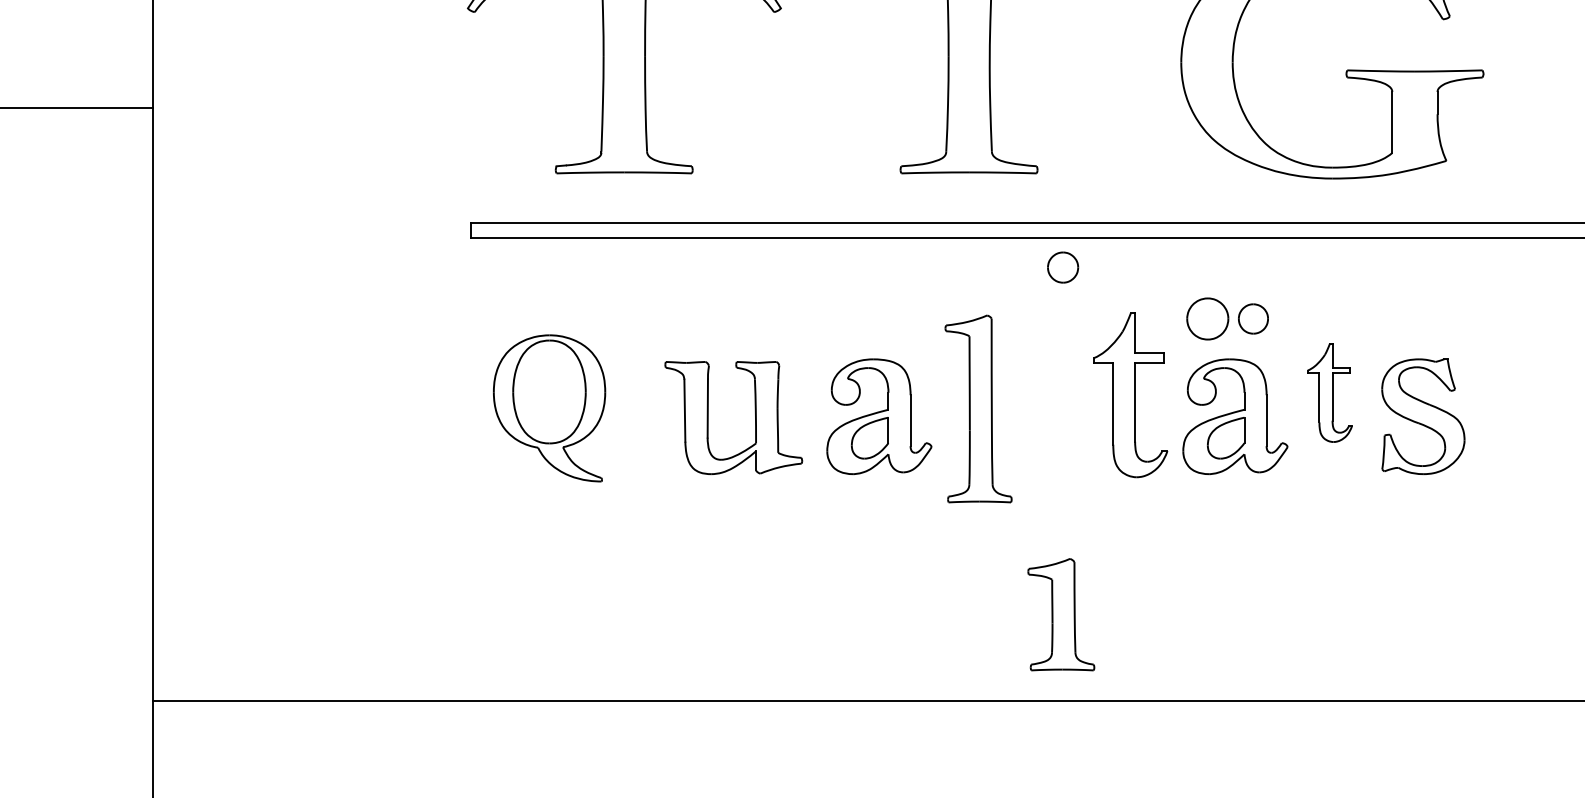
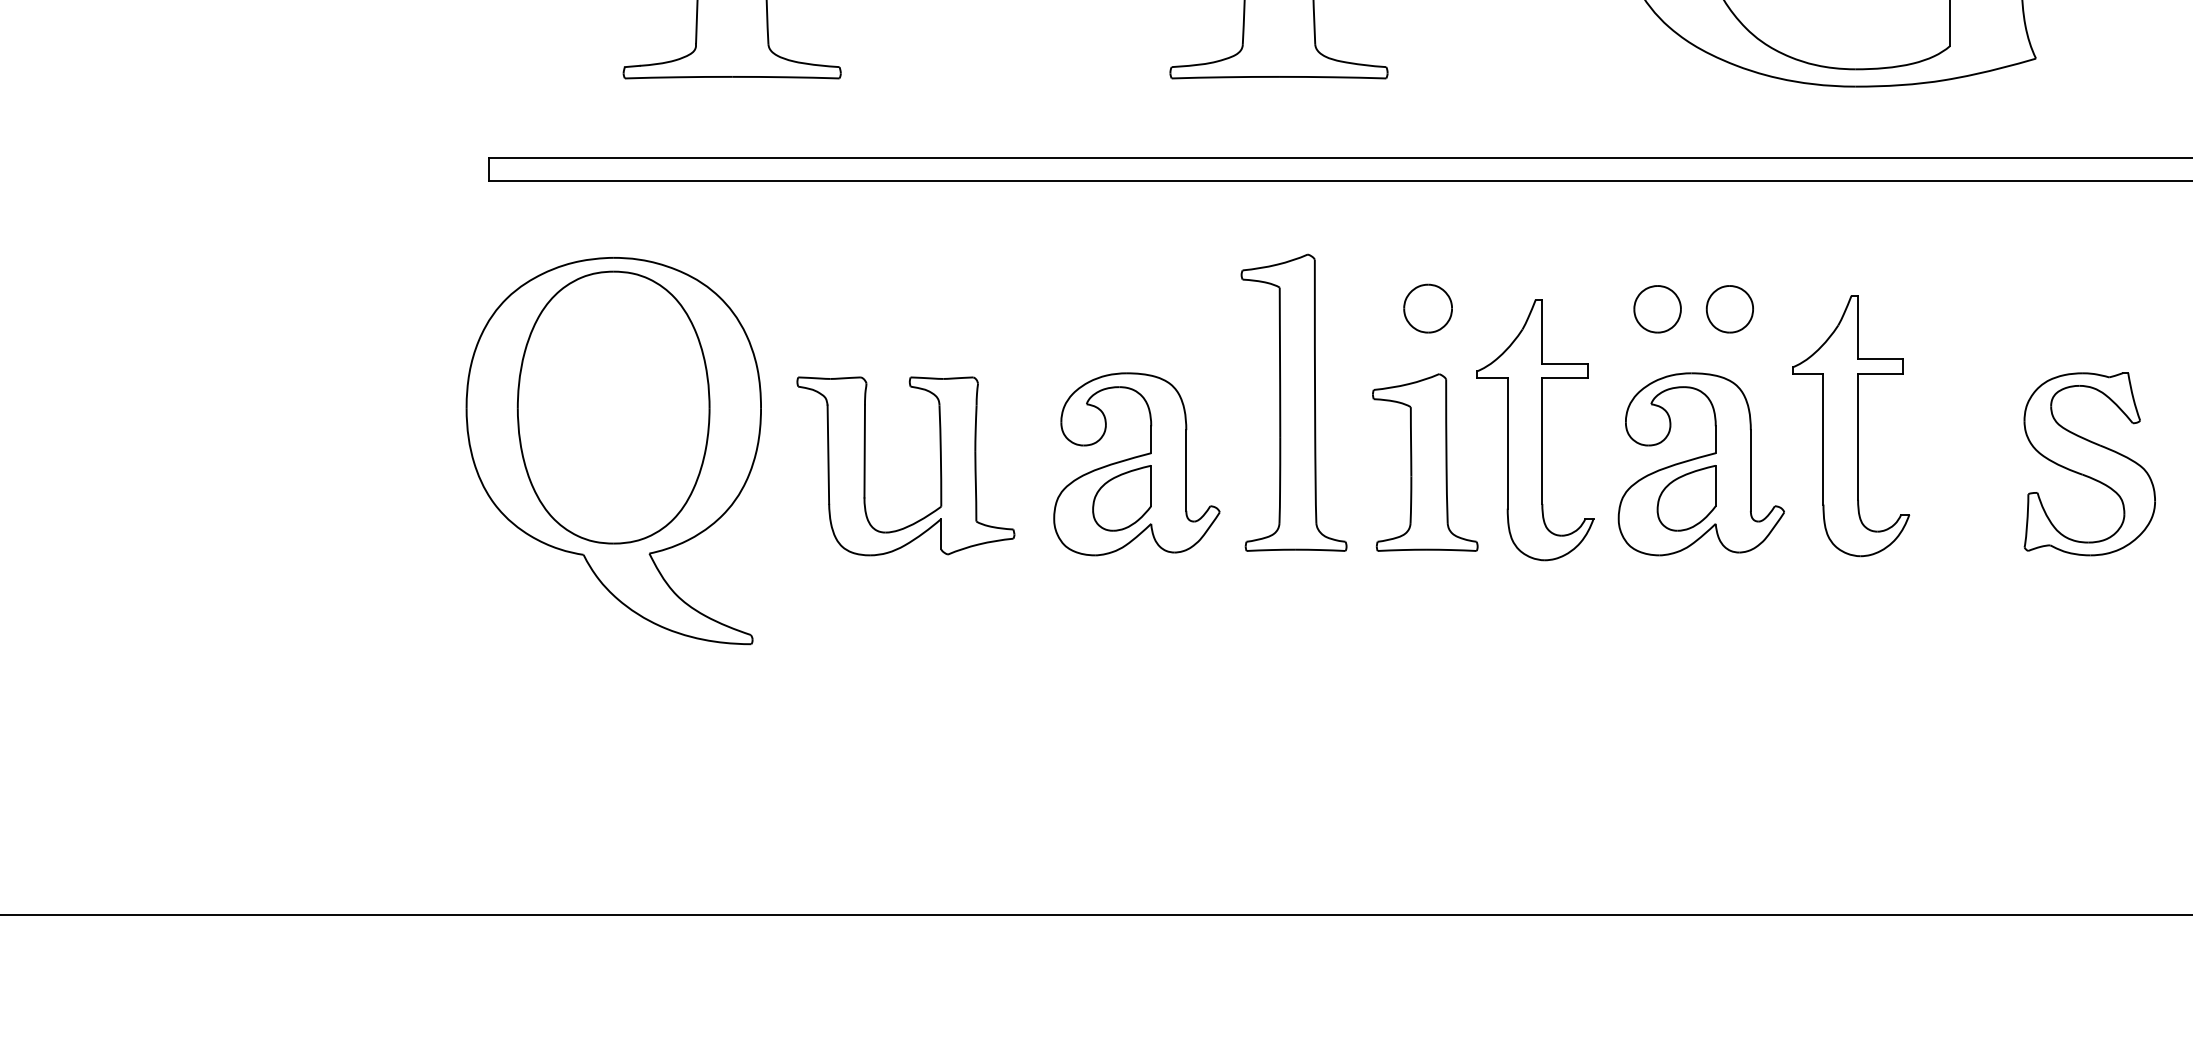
part: (1063, 267) -> (1428, 308), moved
part: (1207, 318) -> (1657, 308), size x0.71
part: (1329, 392) -> (1850, 425), size x1.67
part: (549, 408) -> (613, 451), size x1.67
part: (978, 408) -> (1293, 402), moved
part: (1423, 416) -> (2089, 463), moved
part: (1061, 614) -> (1425, 462), moved

